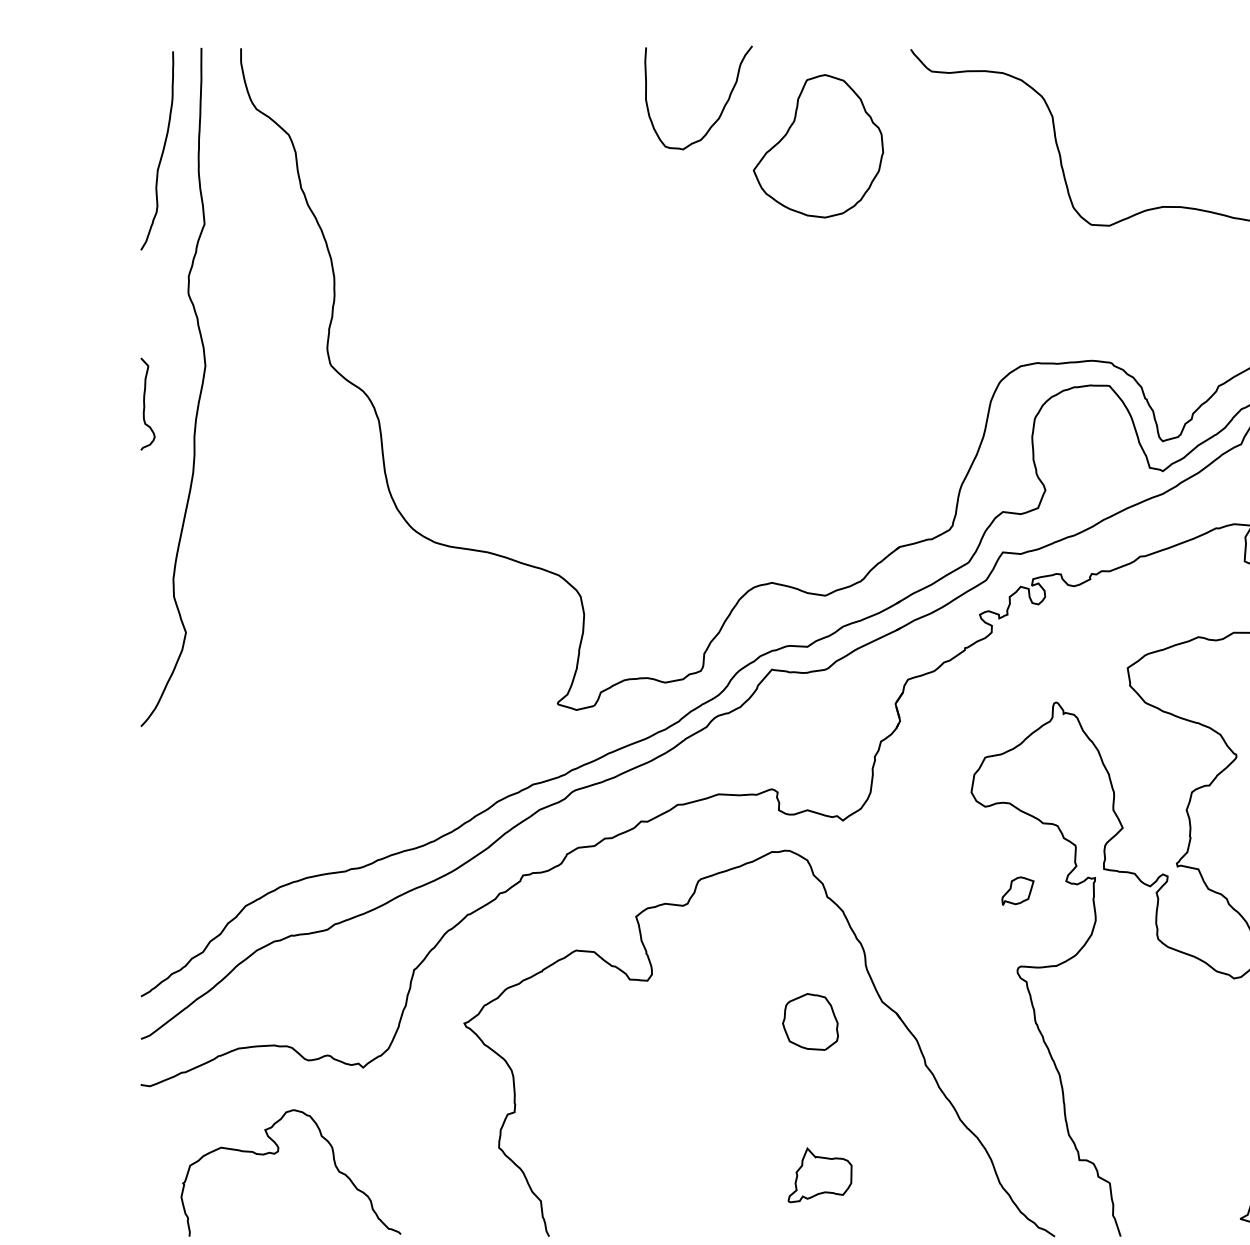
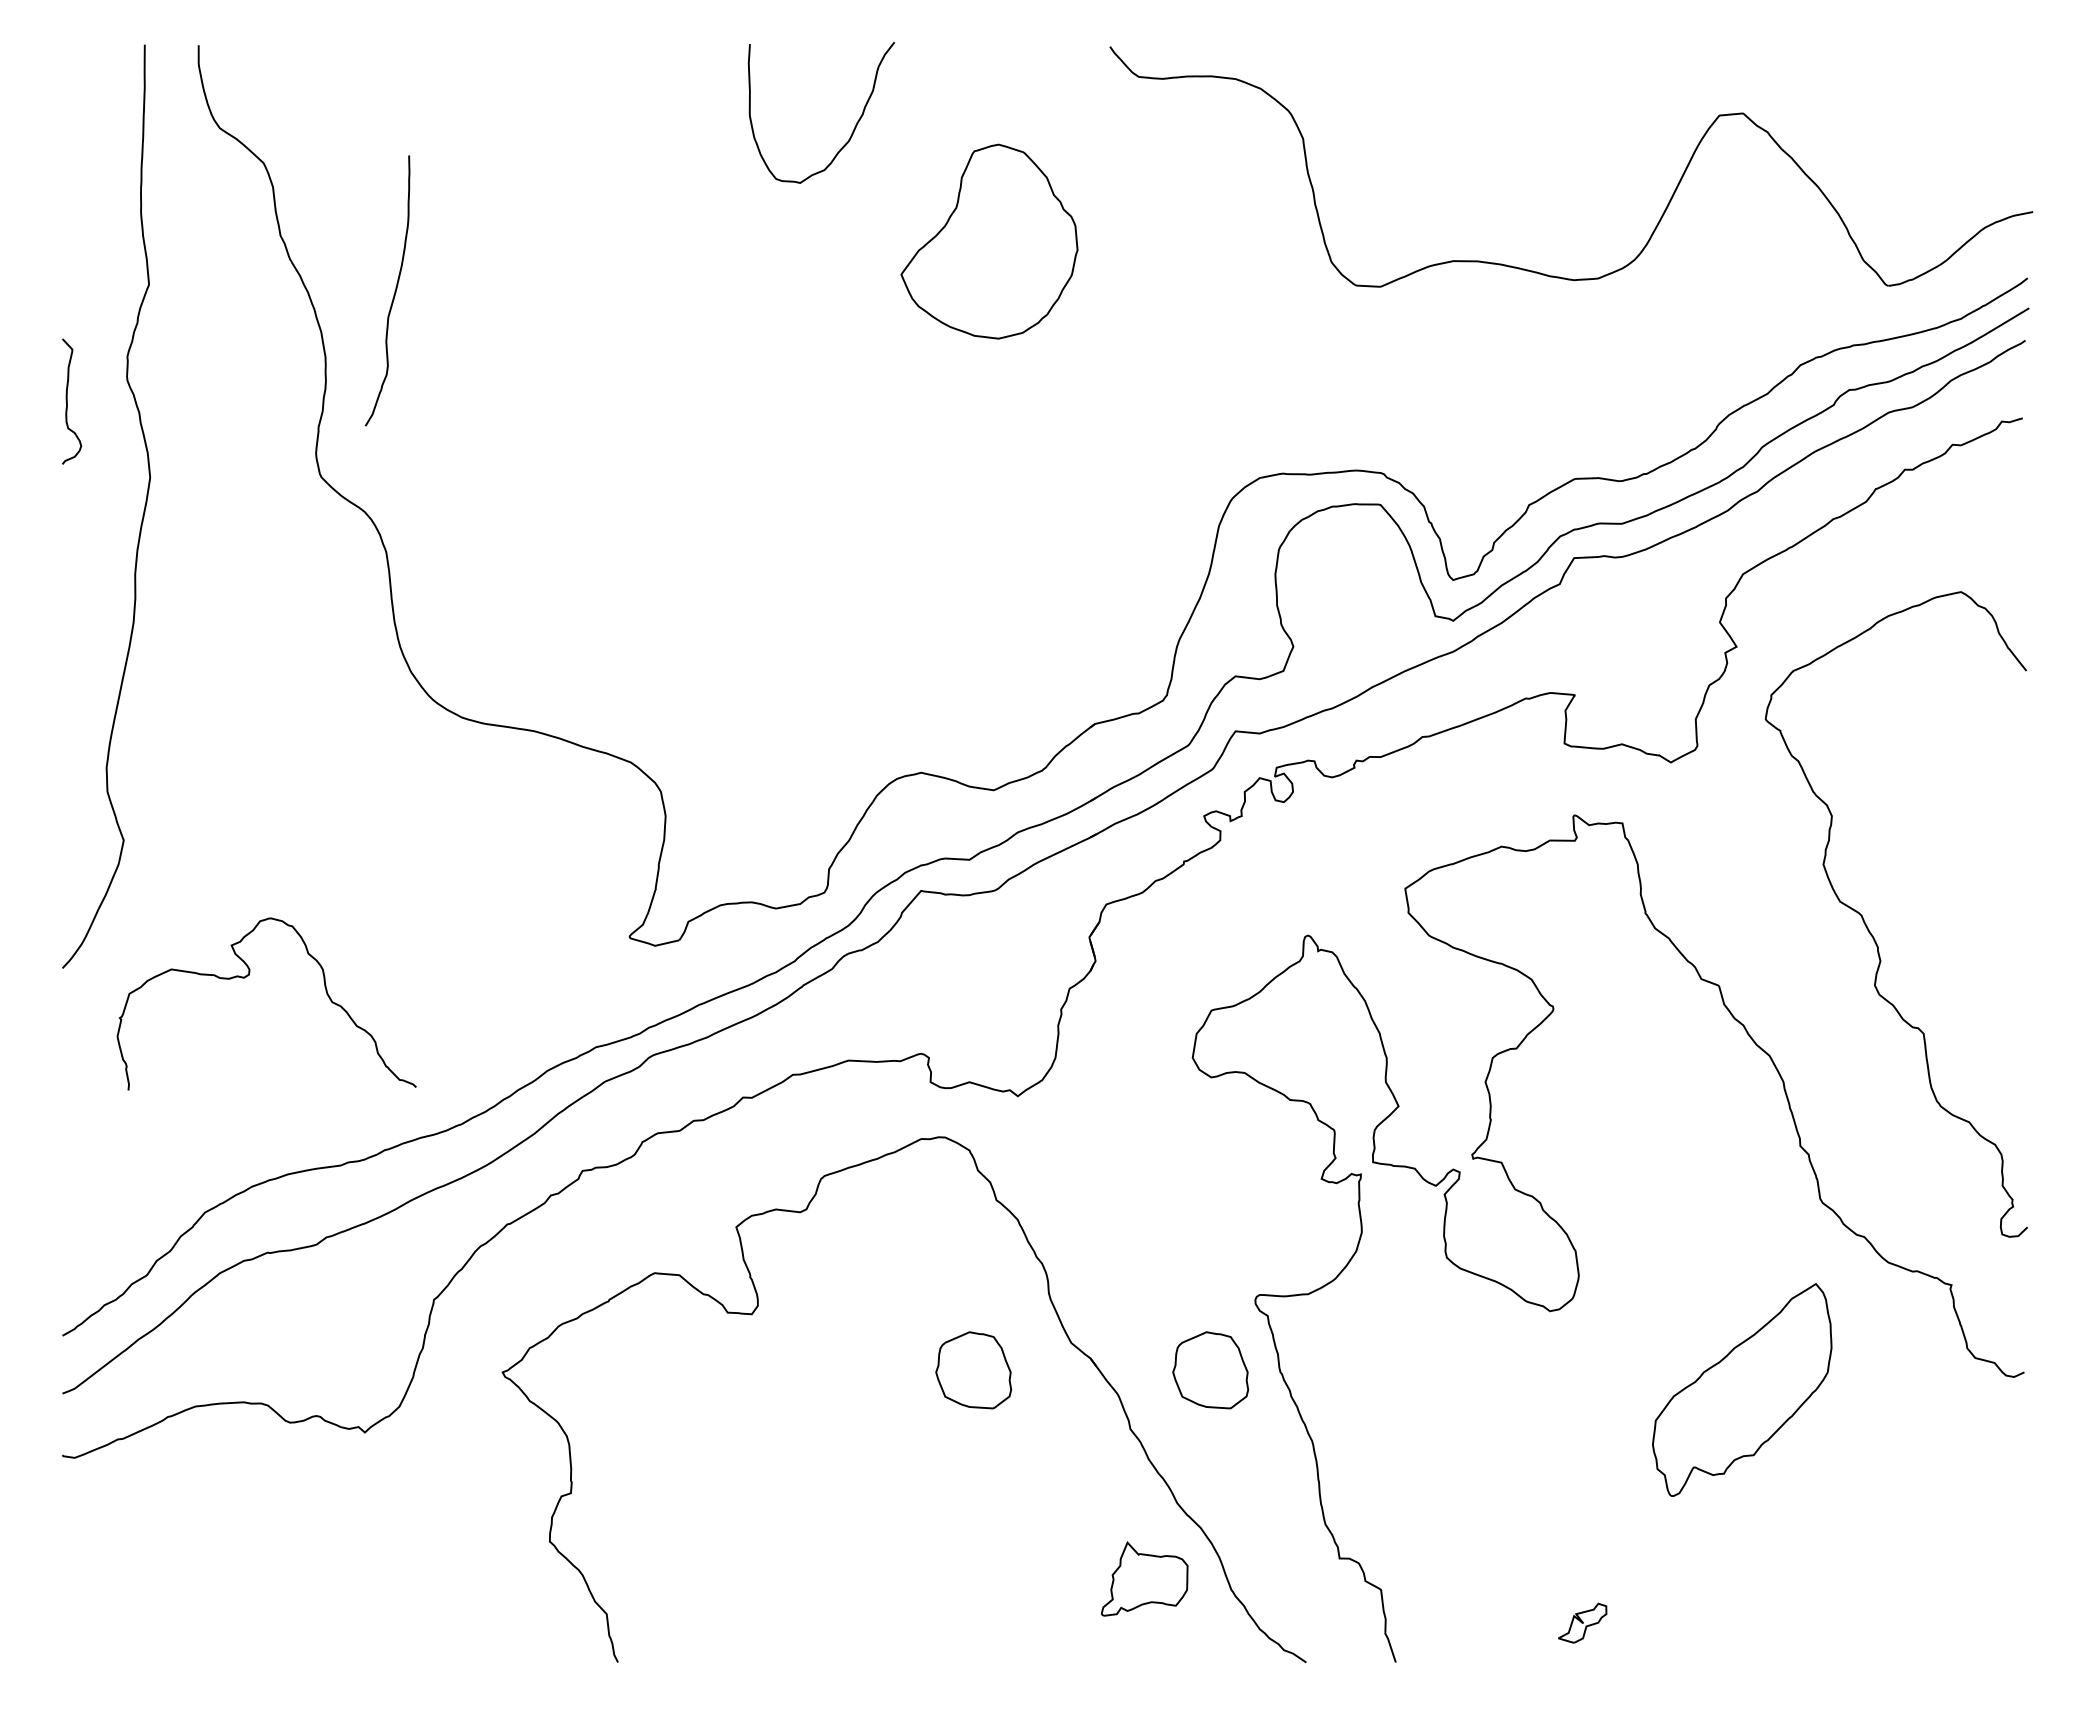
part: (818, 146) -> (989, 241), moved
curve: (162, 151) -> (394, 291), moved
curve: (144, 404) -> (67, 401), moved
part: (1017, 890) -> (1255, 1191), removed
part: (984, 1022) -> (1210, 1370), added
curve: (277, 1152) -> (248, 976), moved
part: (819, 1174) -> (1144, 1578), moved

